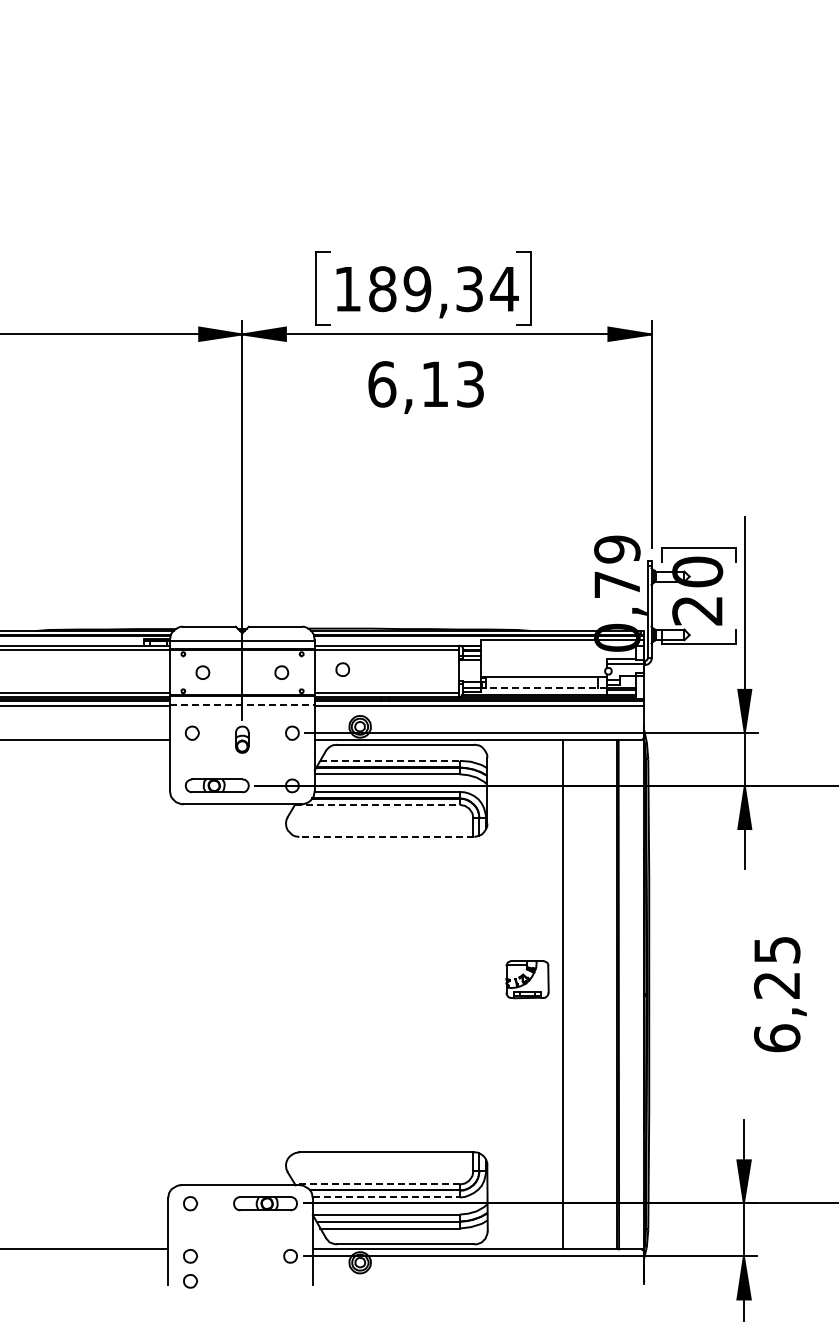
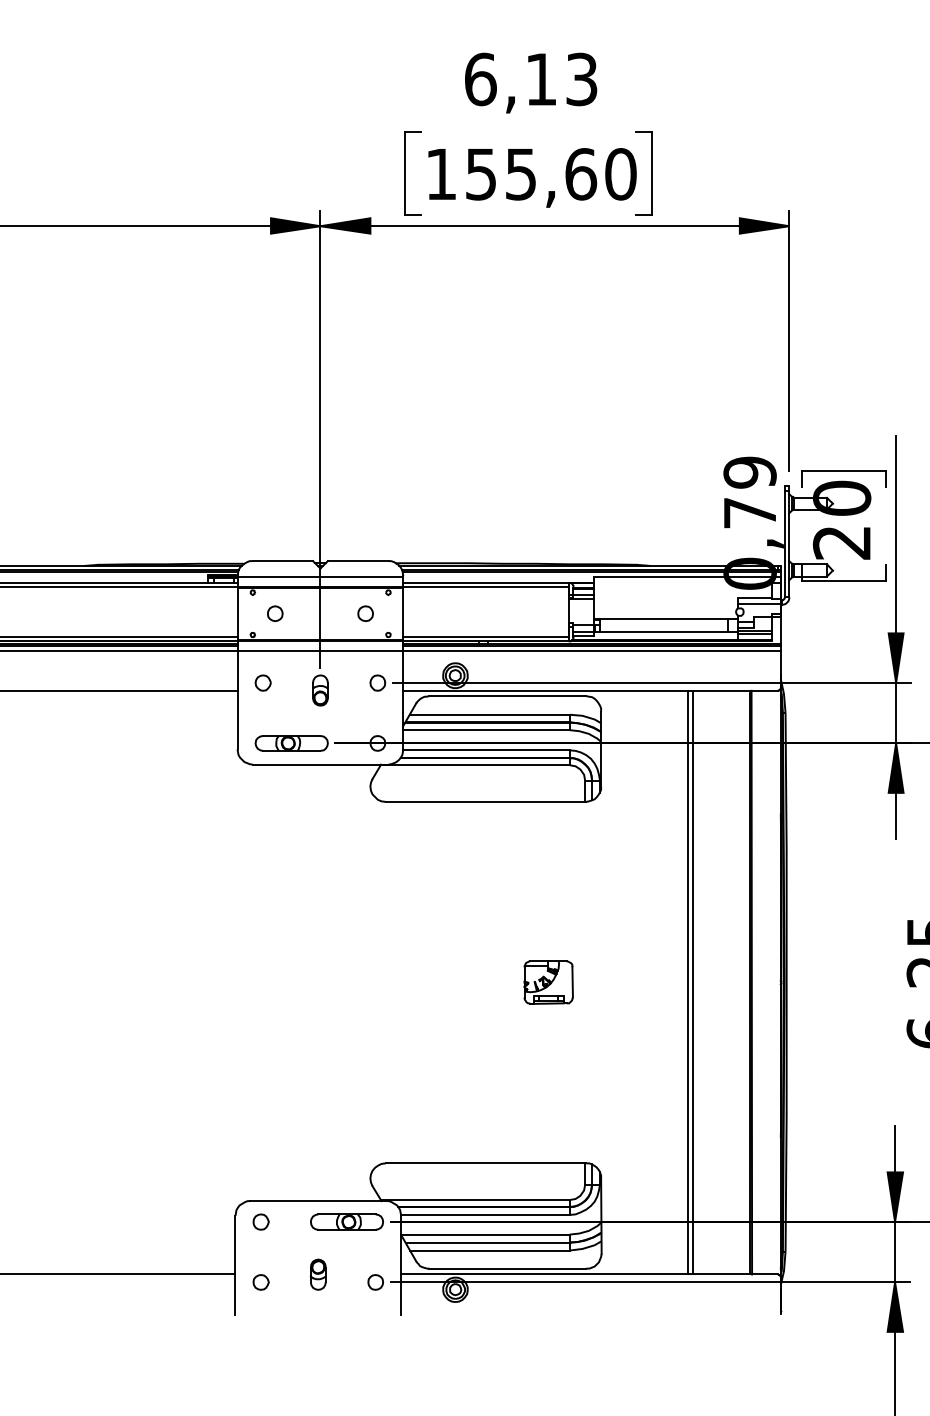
text: (443, 289) -> (550, 174), 189,34 -> 155,60
text: (425, 387) -> (530, 83), moved
part: (342, 669) -> (435, 610), removed
line: (543, 688) -> (665, 631), dashed -> solid
line: (242, 705) -> (320, 651), dashed -> solid
line: (390, 760) -> (490, 714), dashed -> solid
line: (377, 804) -> (475, 764), dashed -> solid
line: (386, 836) -> (485, 801), dashed -> solid
part: (527, 979) -> (548, 982), moved
line: (567, 994) -> (692, 982), added
line: (377, 1184) -> (475, 1200), dashed -> solid
line: (386, 1197) -> (485, 1215), dashed -> solid
part: (239, 1249) -> (317, 1274), added
part: (190, 1281) -> (261, 1311), removed

